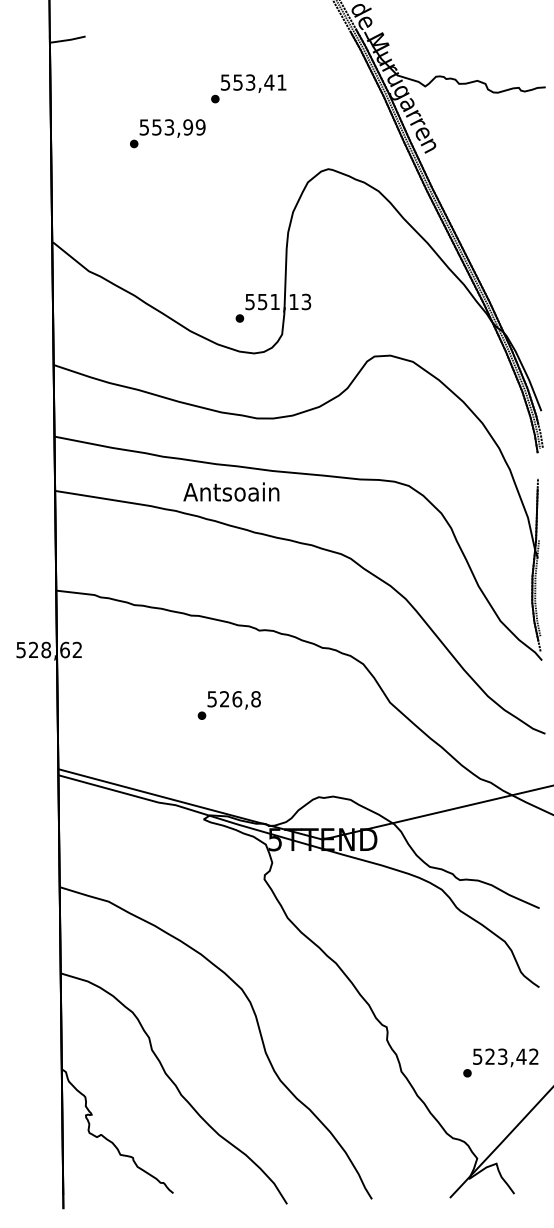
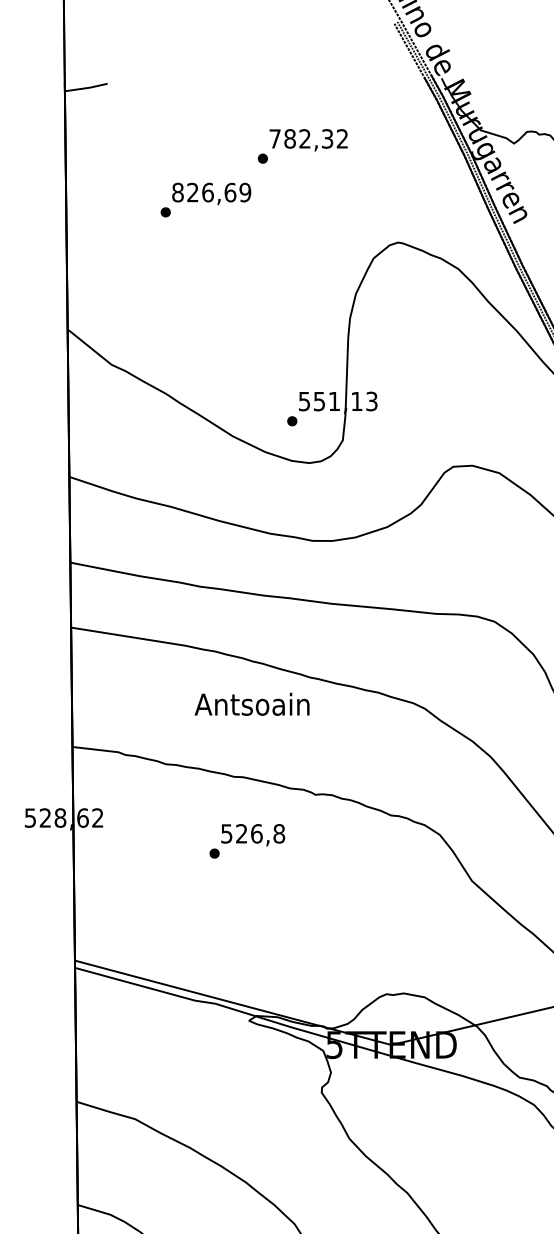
text: (253, 82) -> (308, 138), 553,41 -> 782,32
text: (166, 127) -> (204, 192), 553,99 -> 826,69
text: (231, 491) -> (252, 703), moved
text: (228, 705) -> (246, 841), moved

